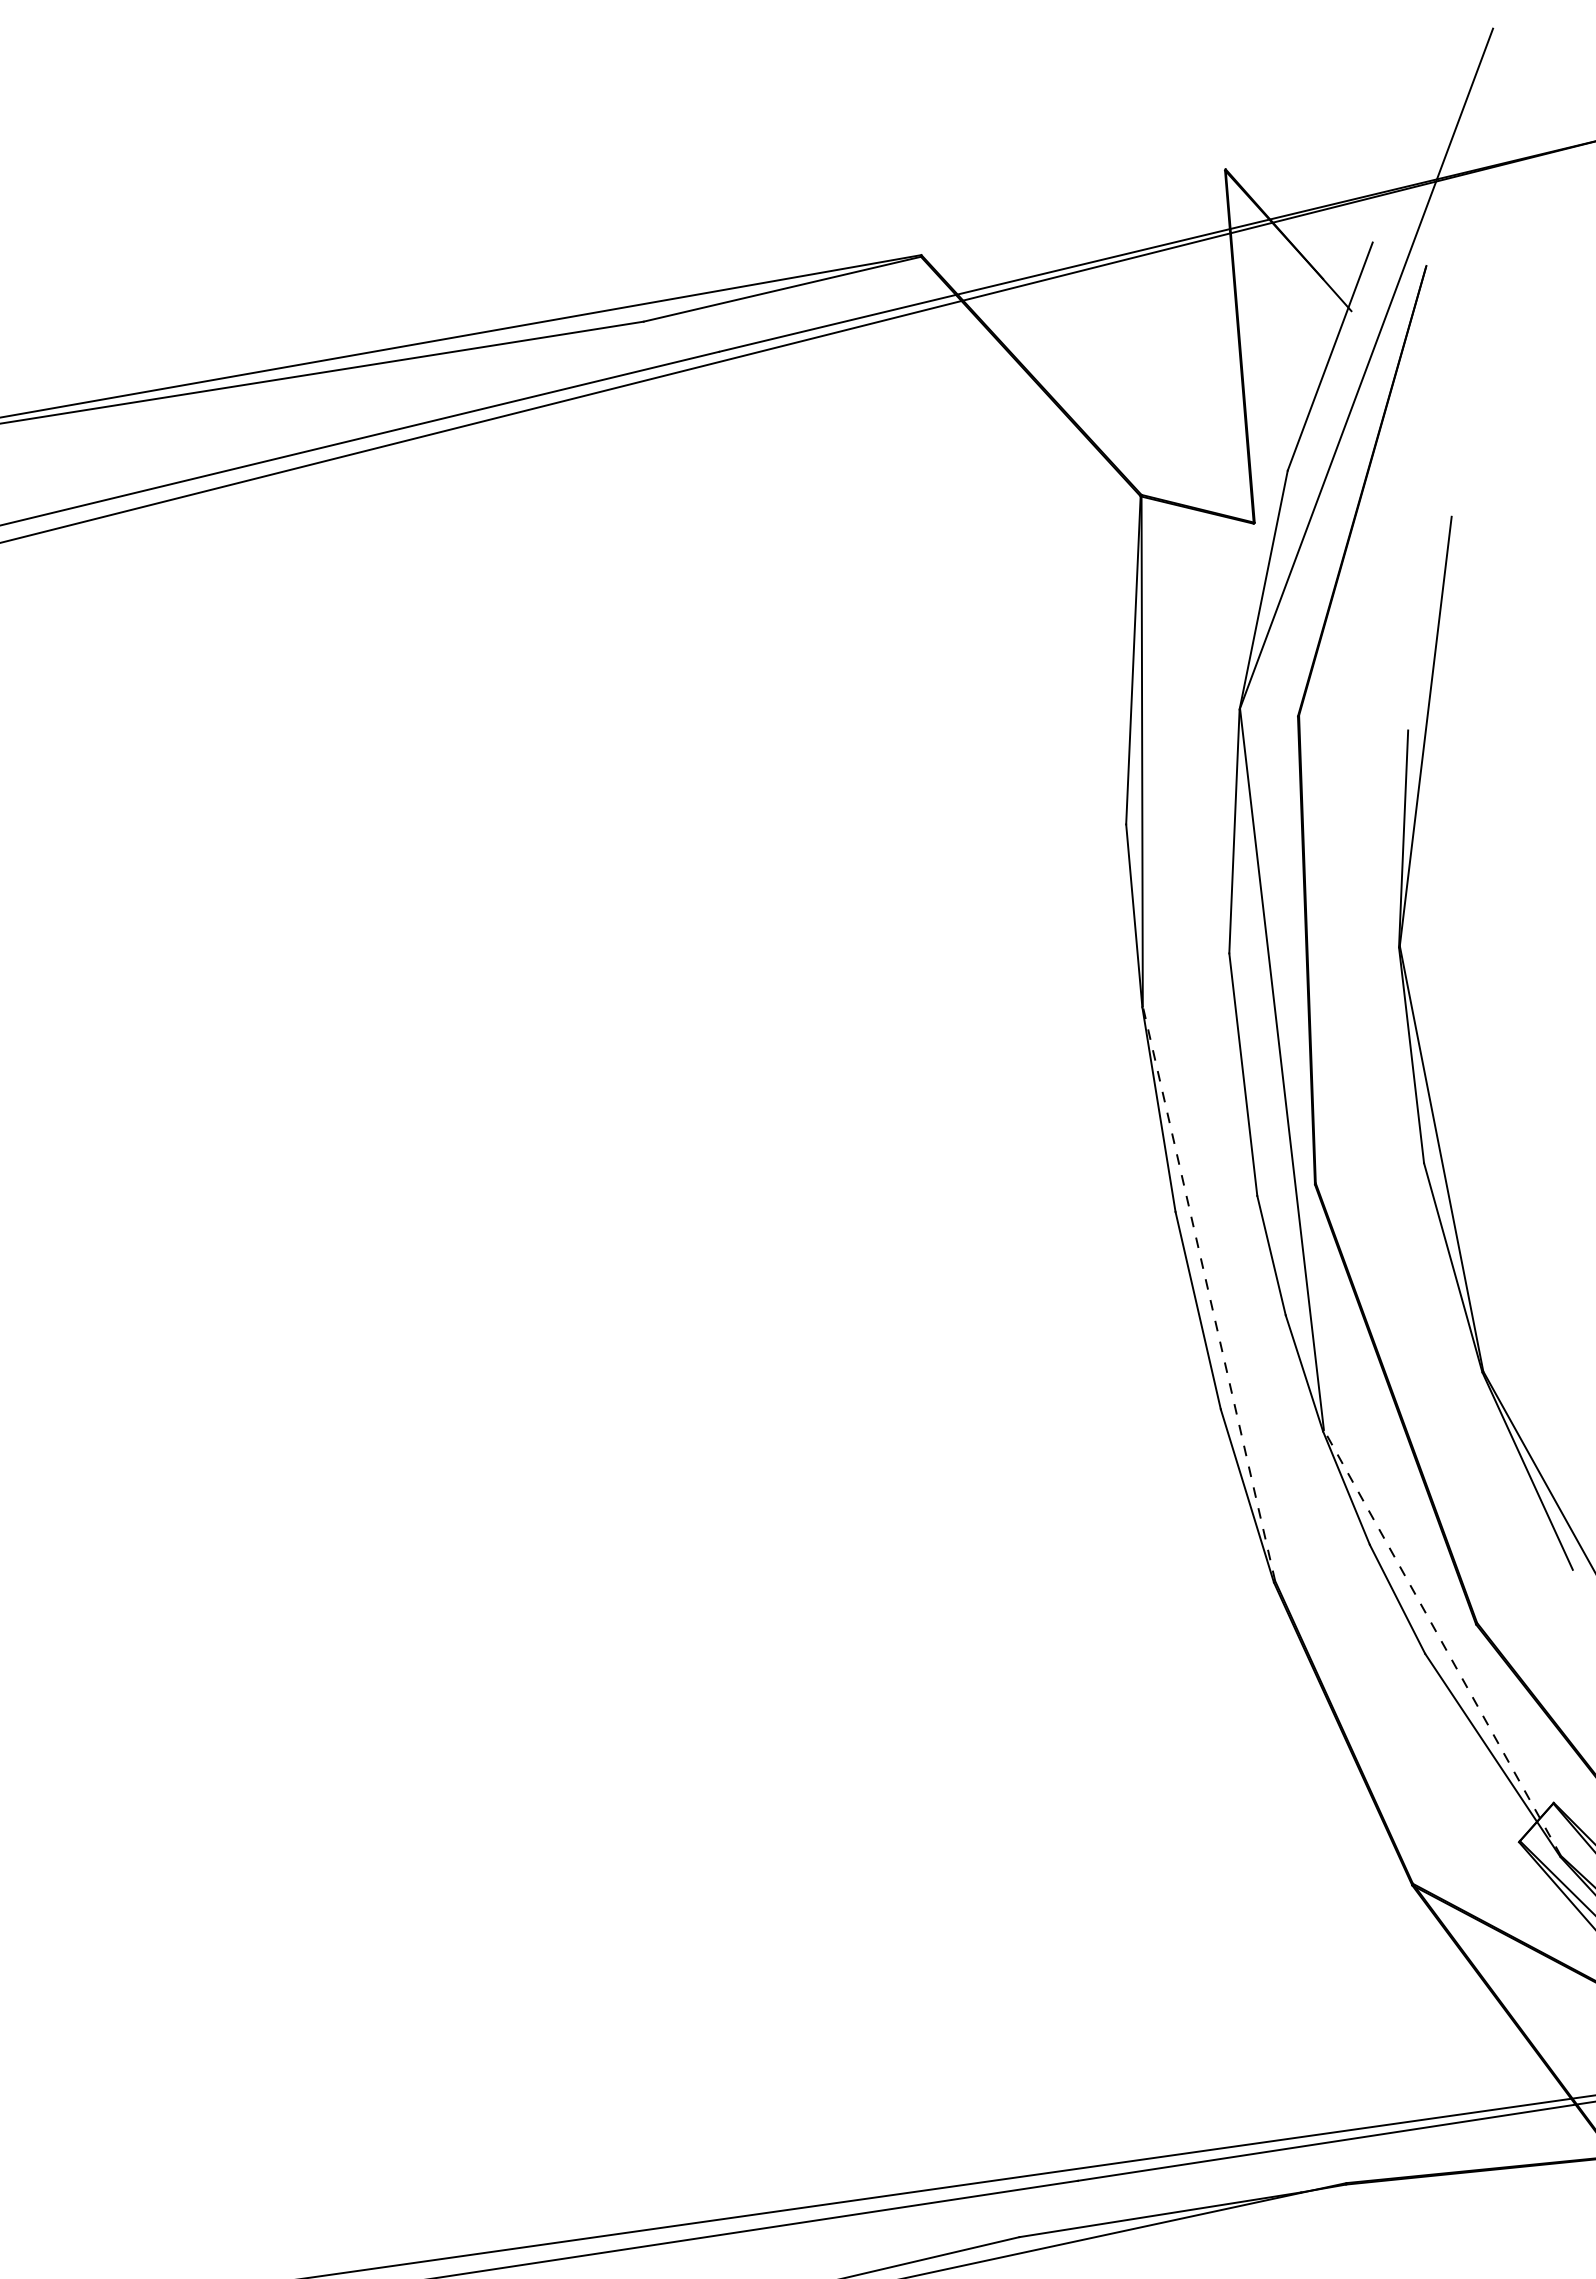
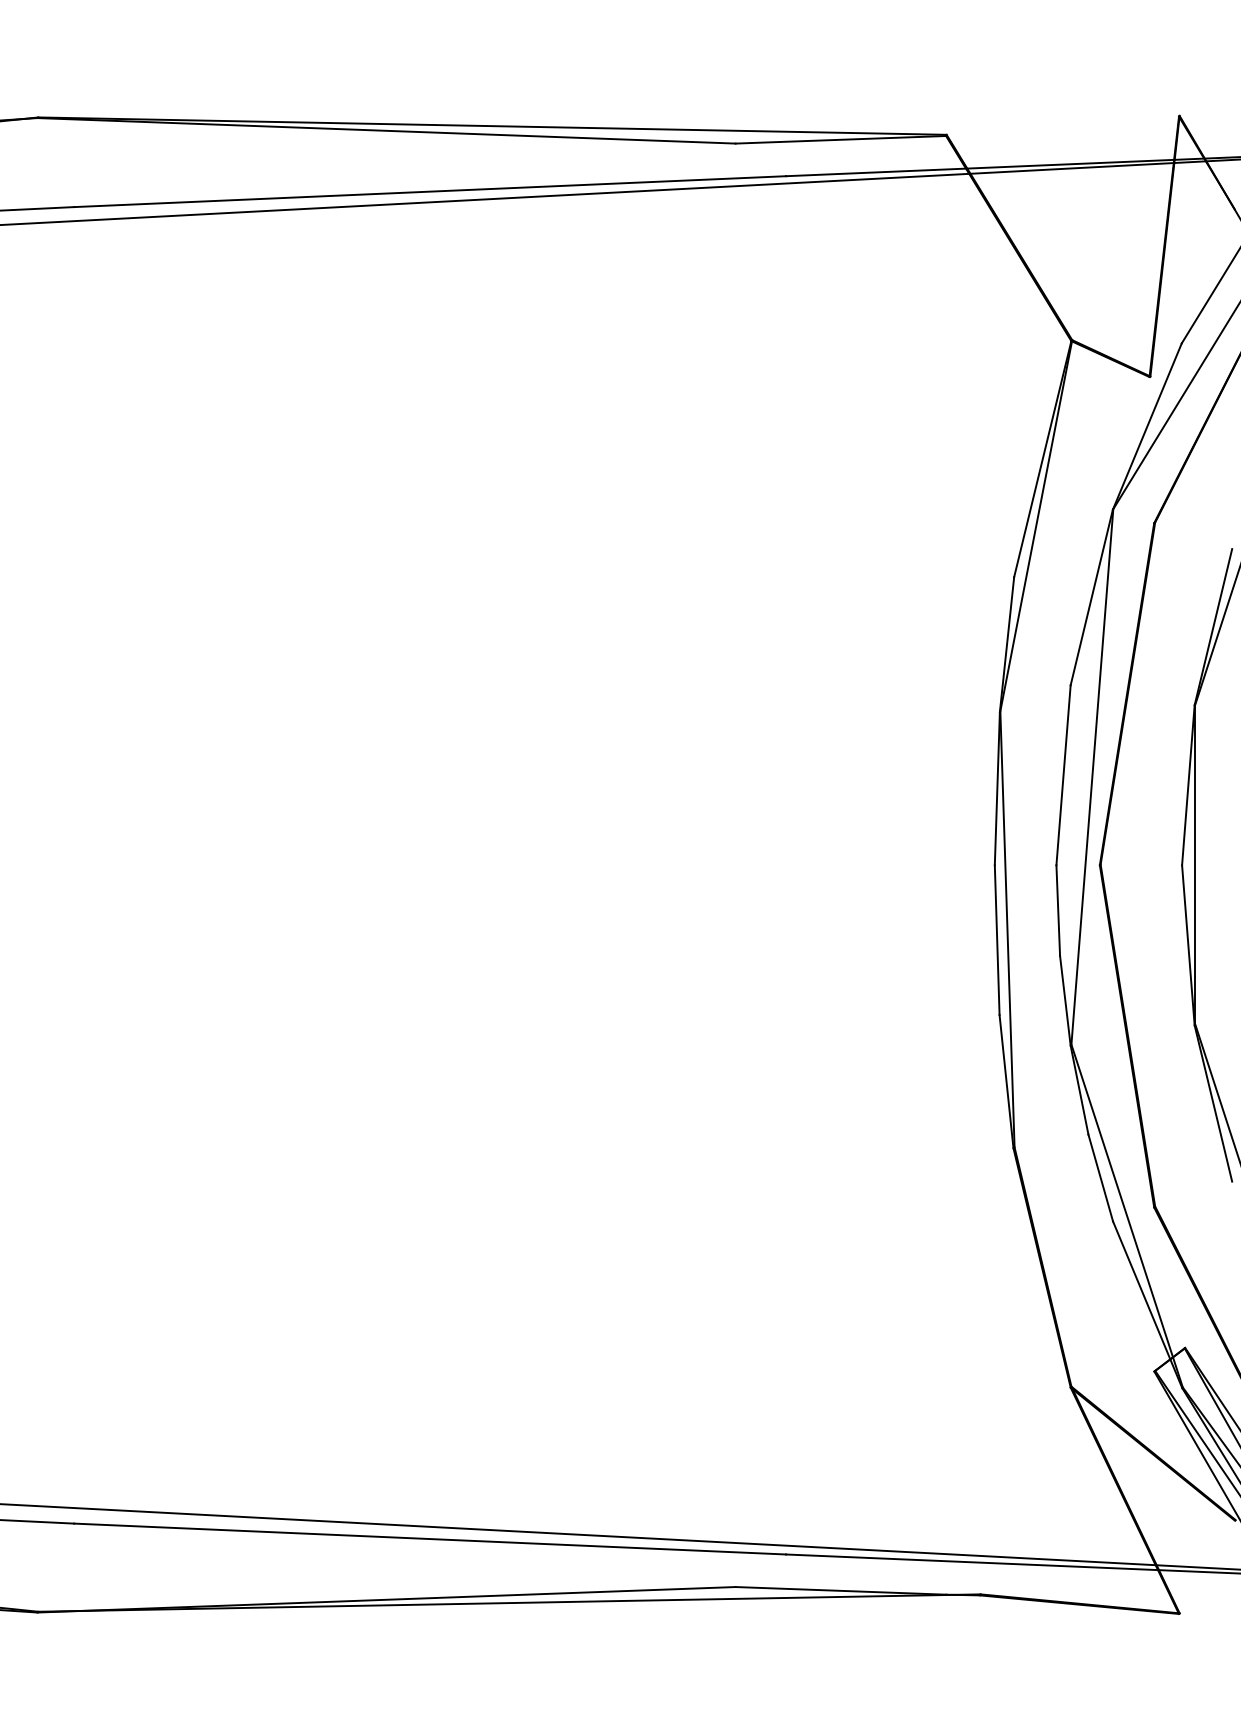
line: (1208, 1292) -> (1007, 928), dashed -> solid
line: (1441, 1642) -> (1126, 1215), dashed -> solid

